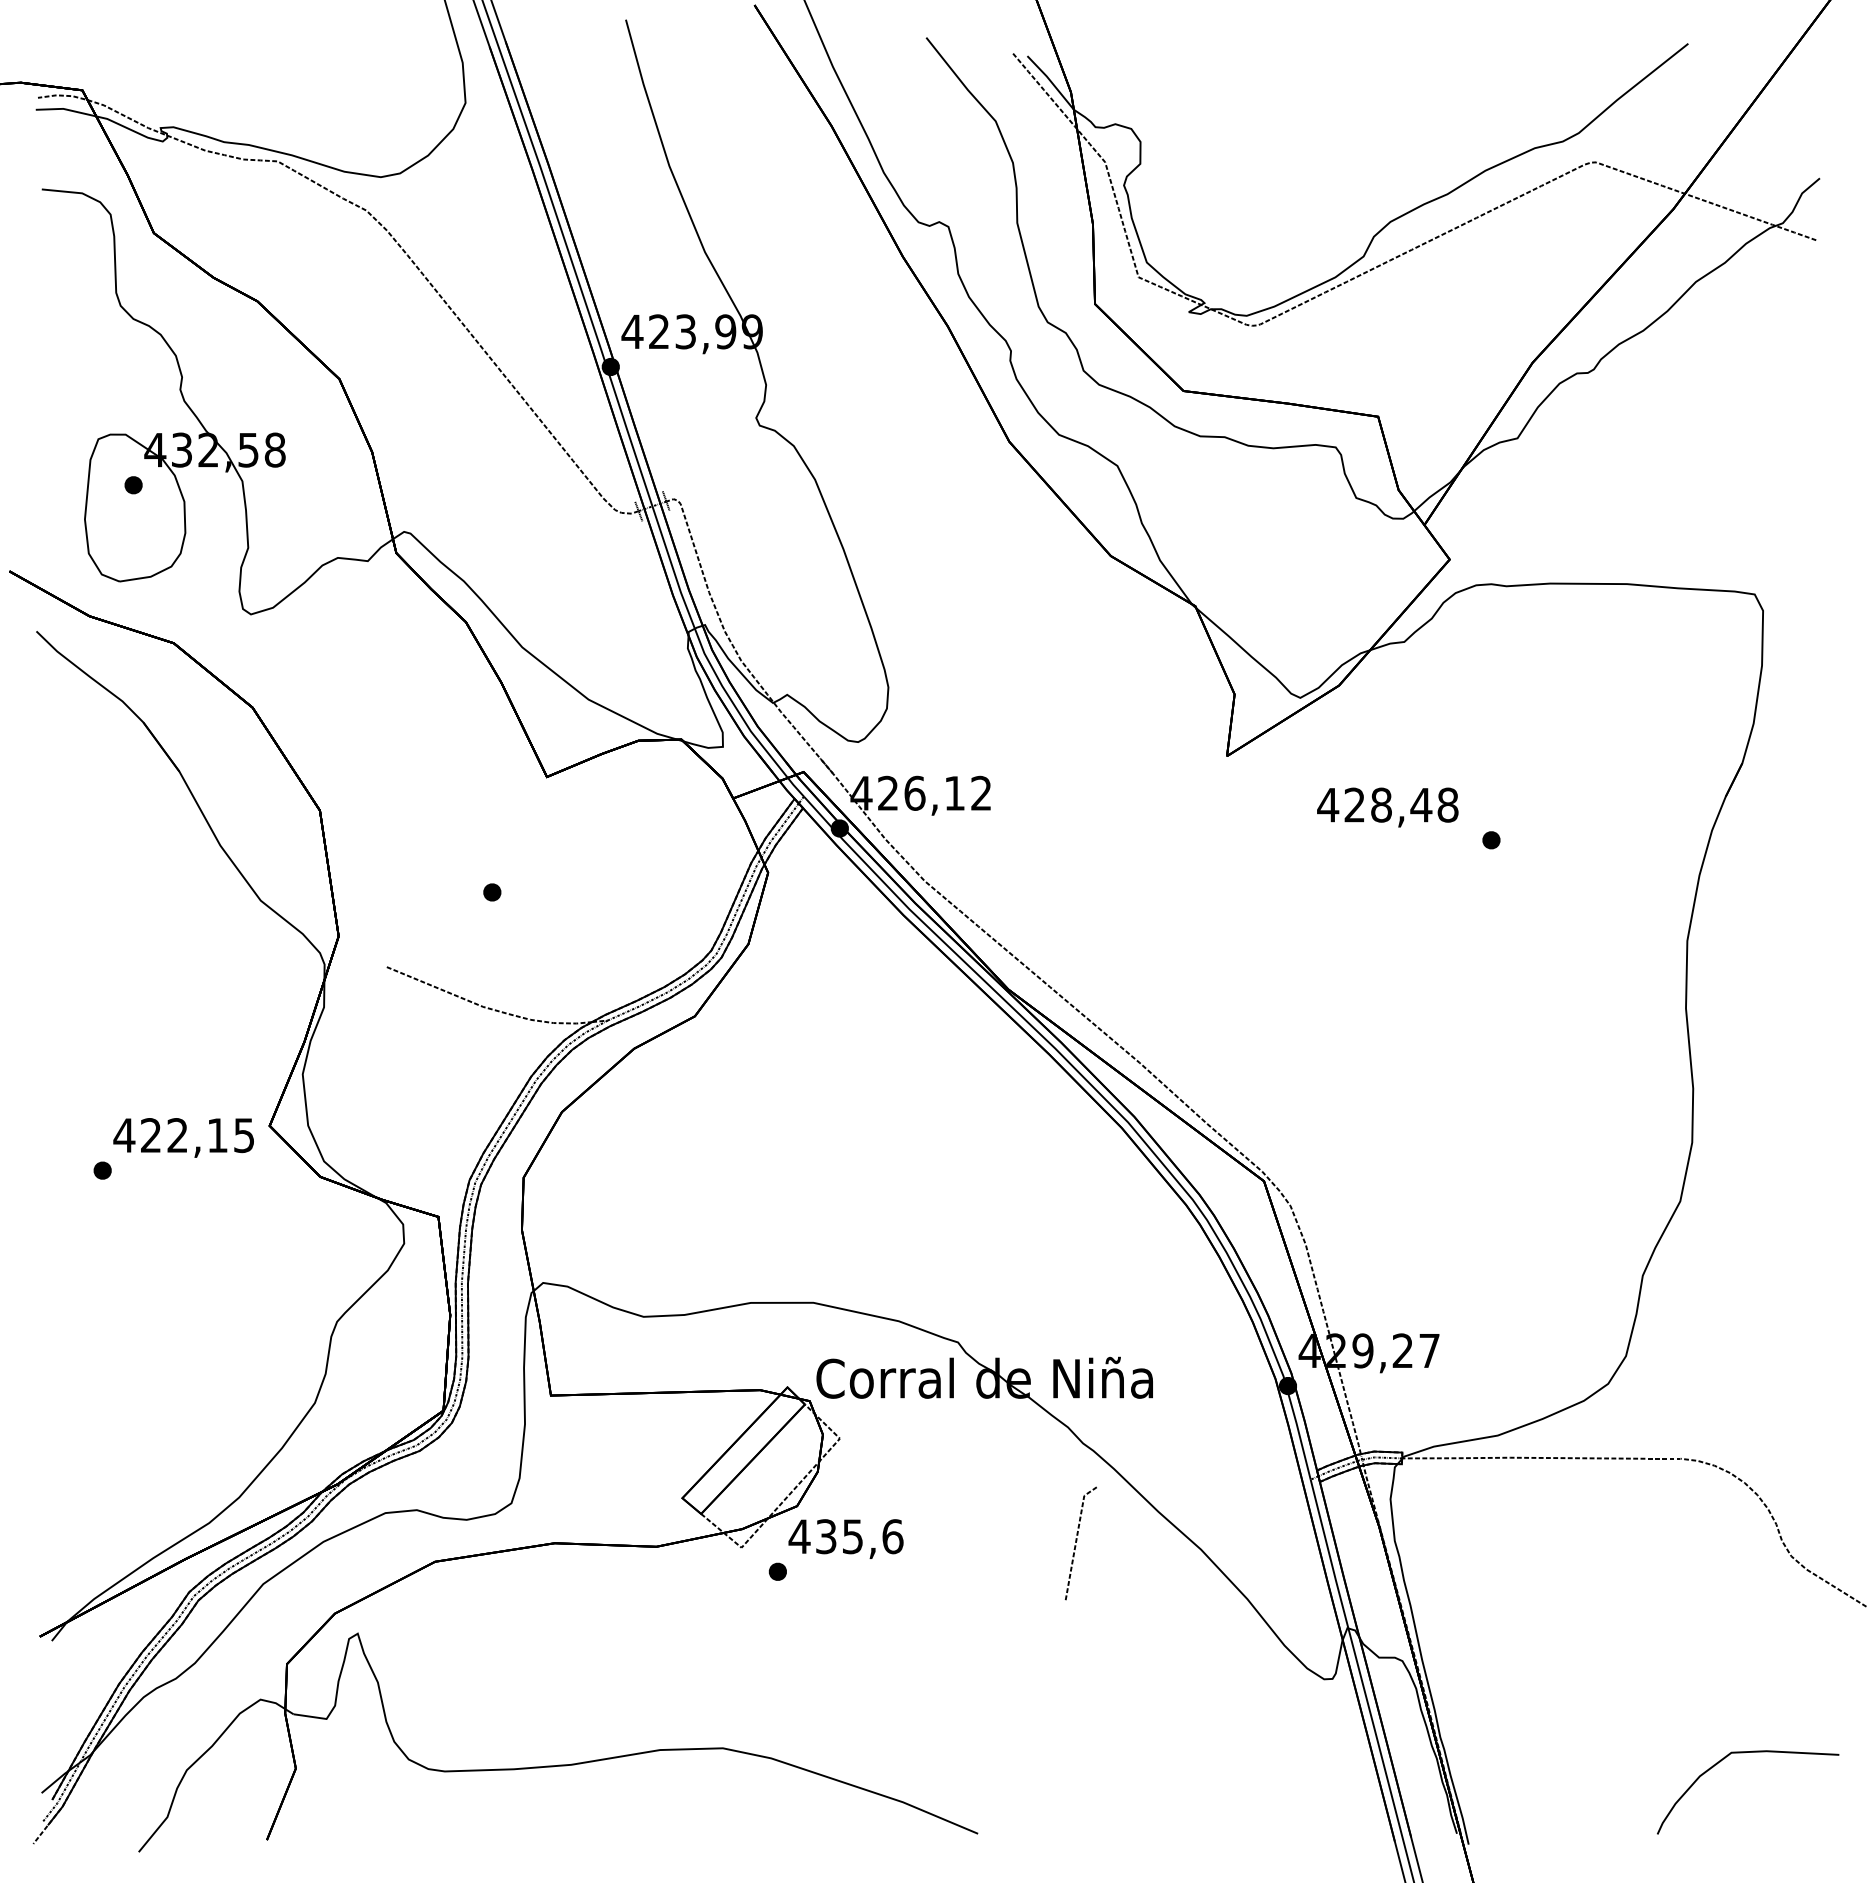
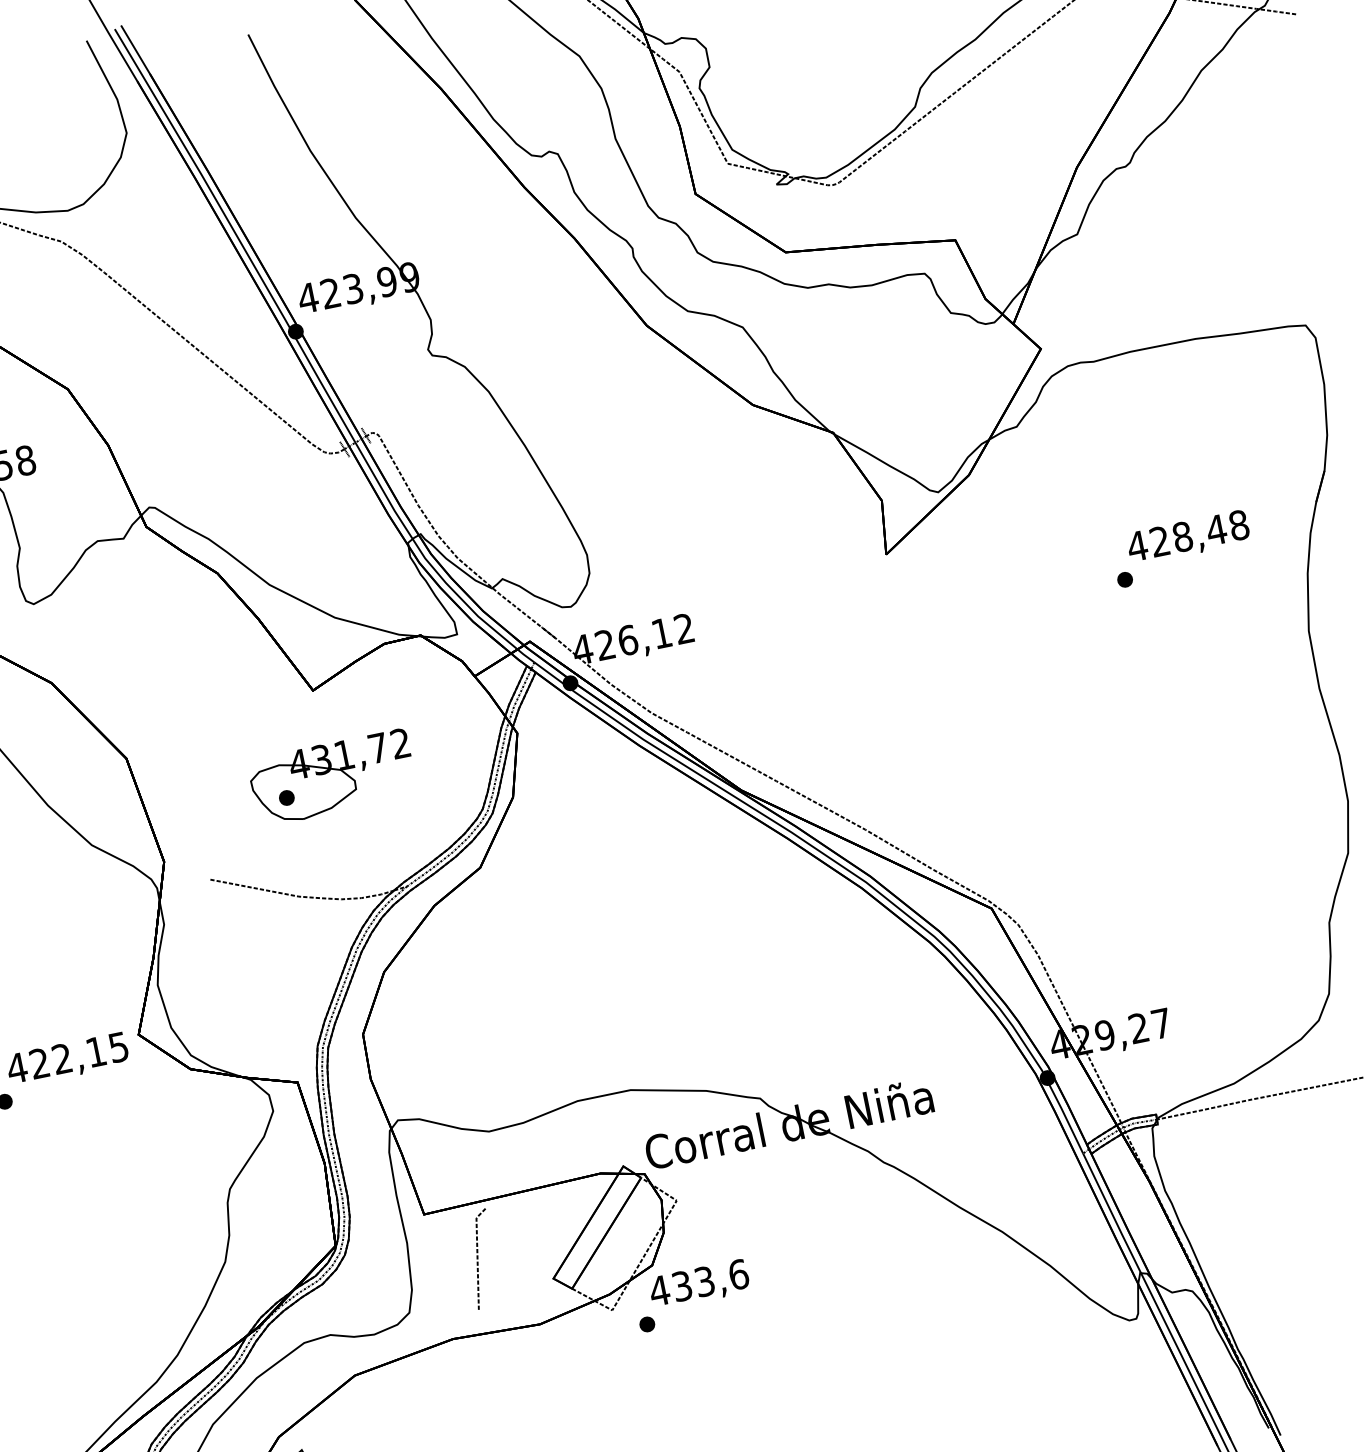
text: (1387, 807) -> (1188, 537), moved
part: (548, 879) -> (332, 777), added
text: (852, 1536) -> (704, 1281), 435,6 -> 433,6
line: (1077, 1541) -> (478, 1258), moved

